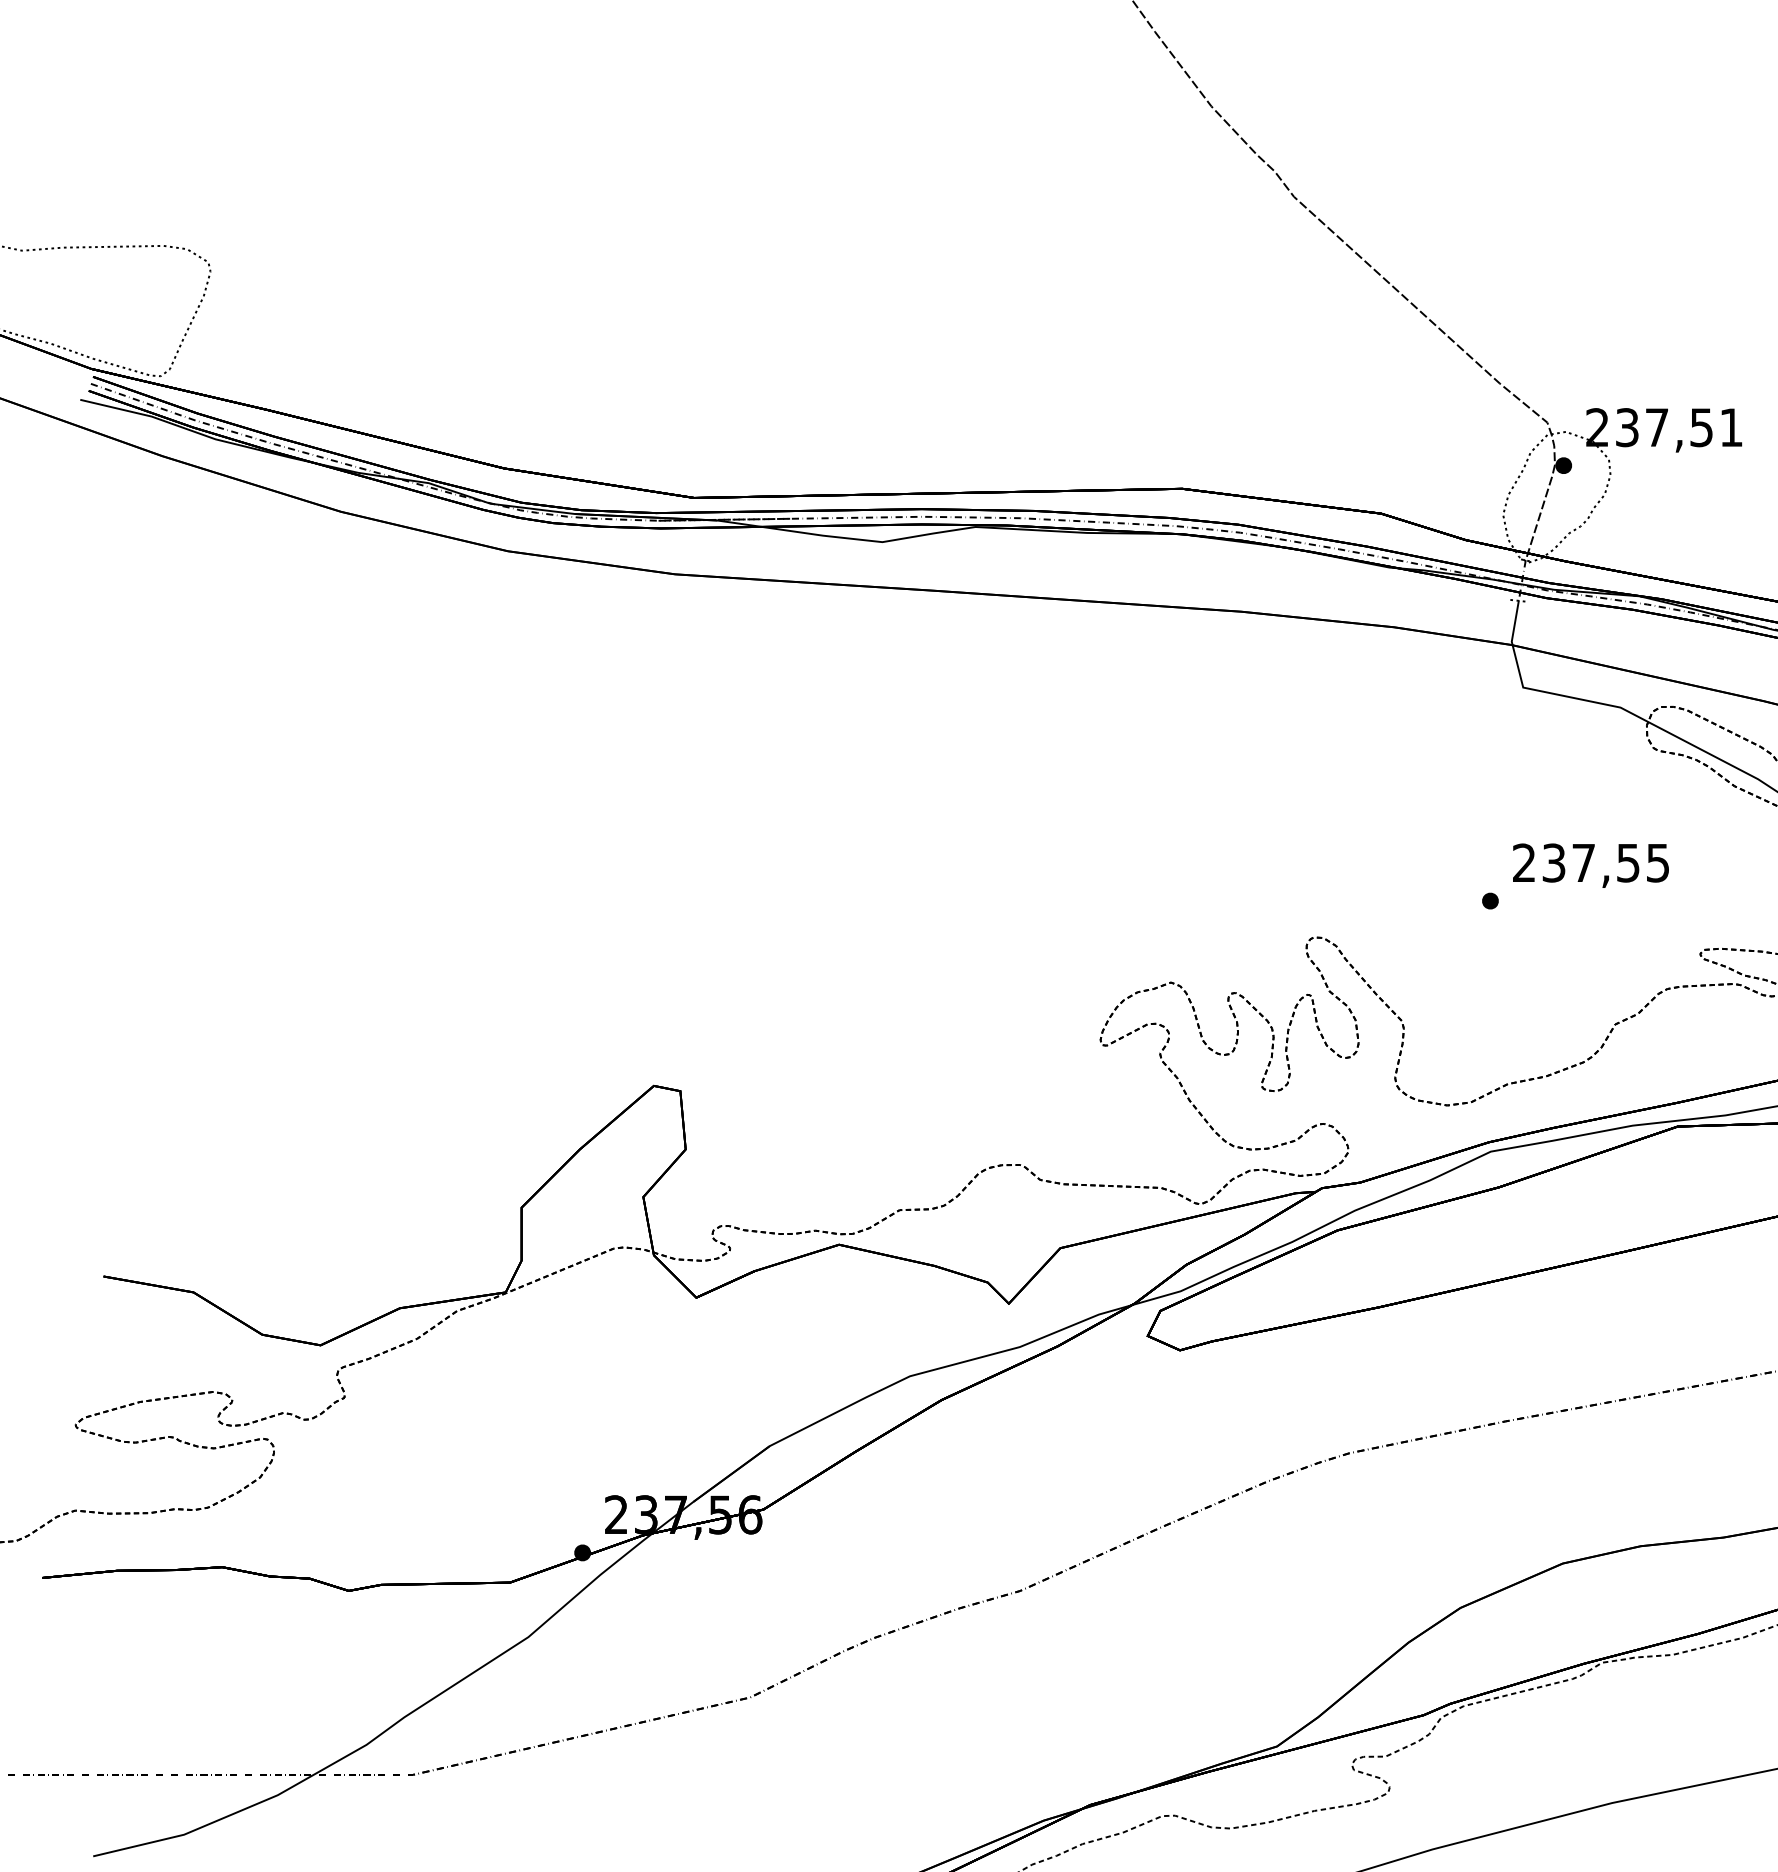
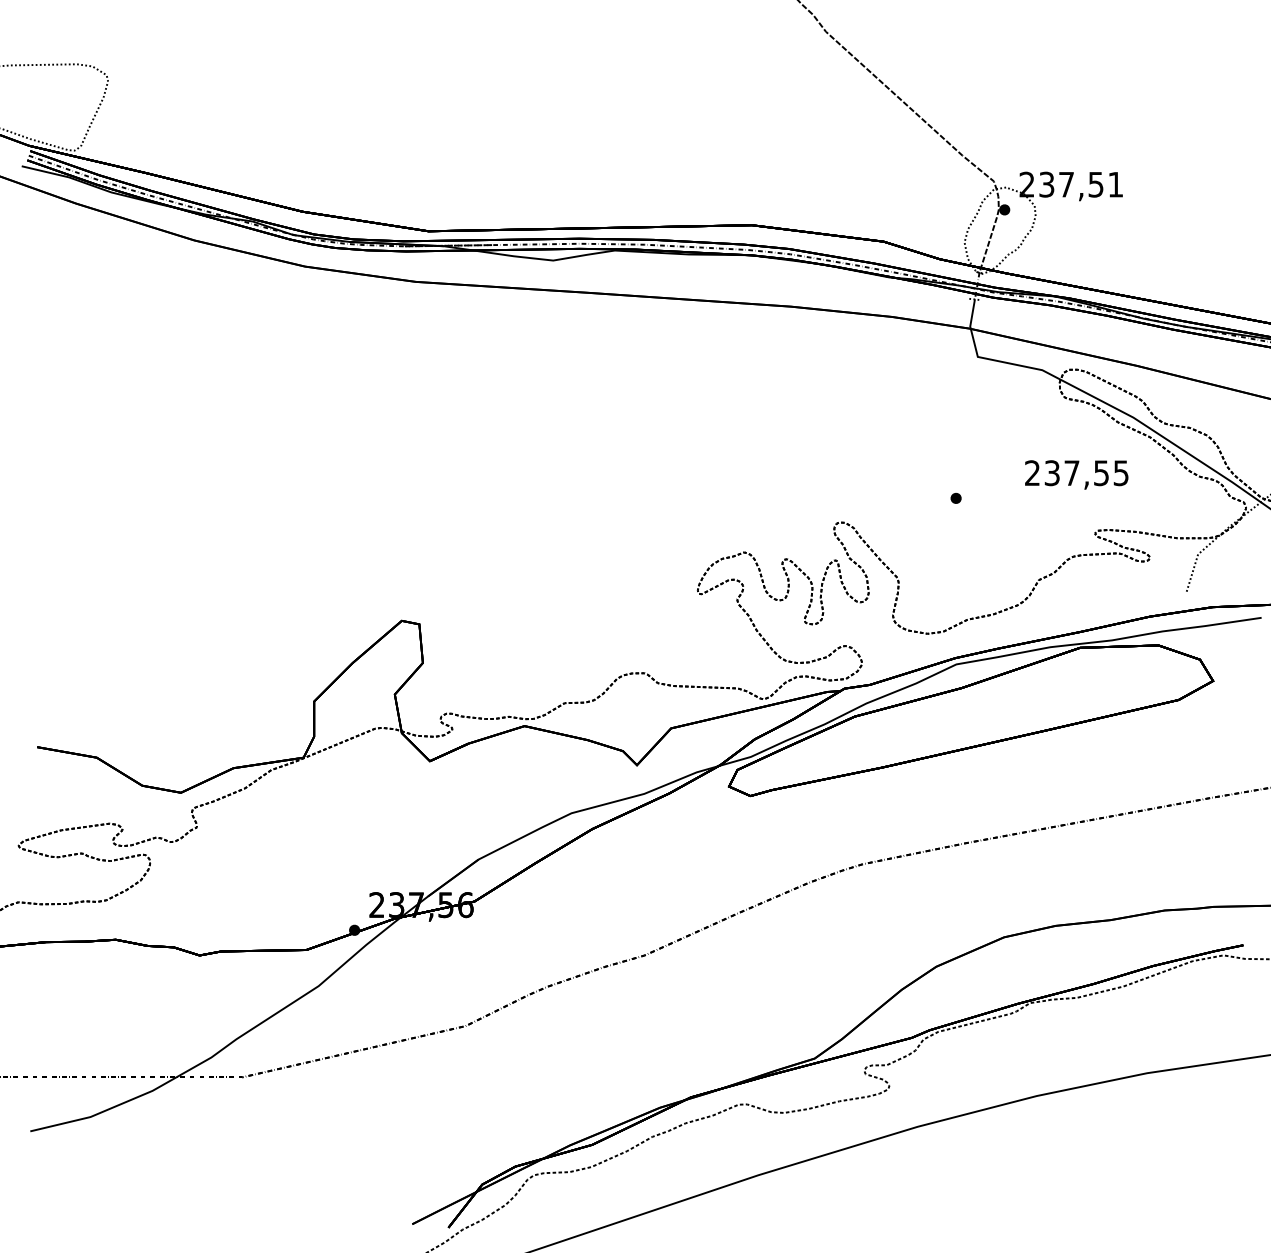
text: (1590, 865) -> (1076, 474), moved

